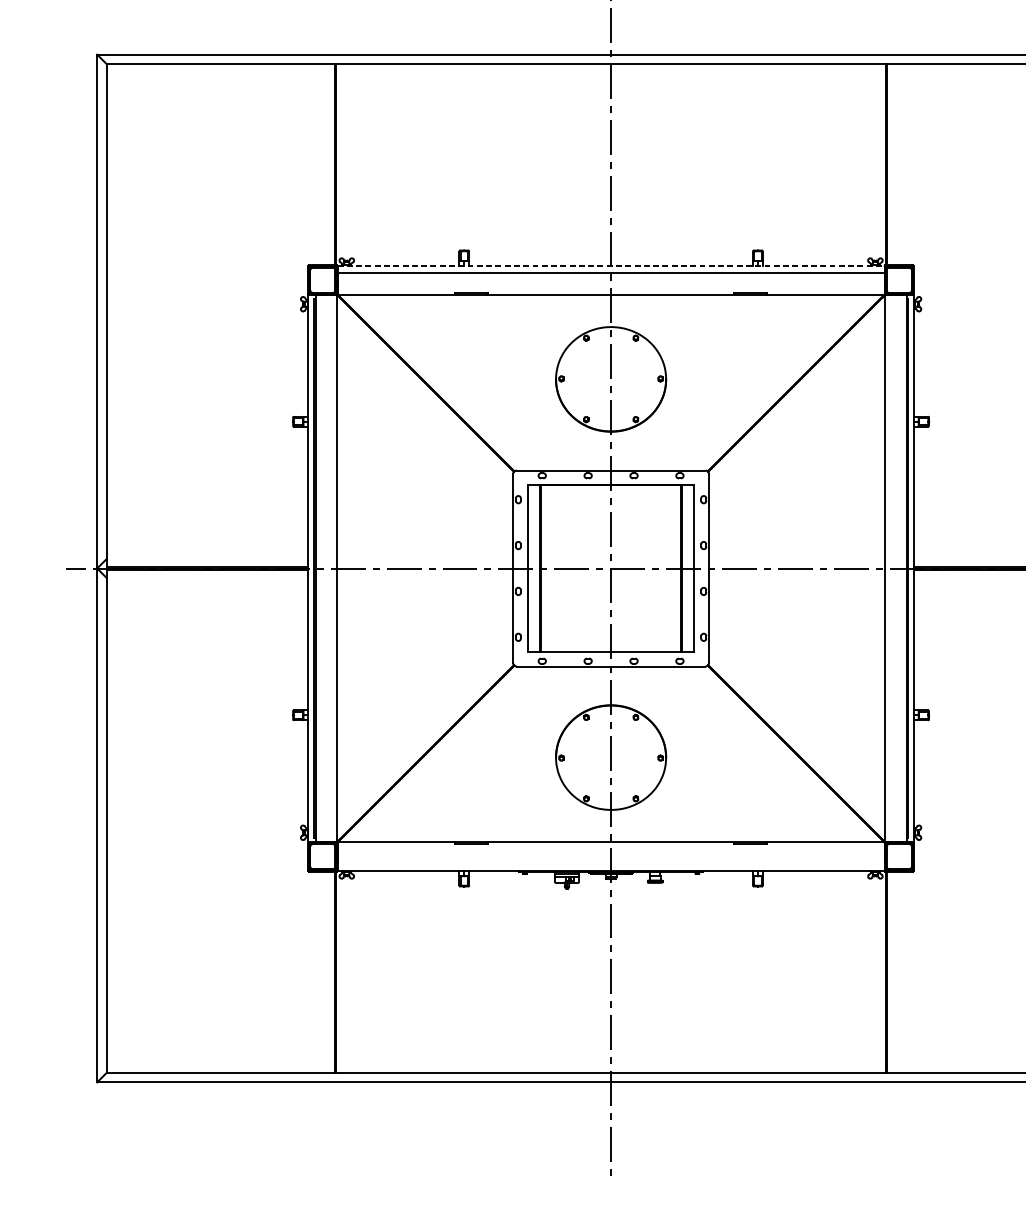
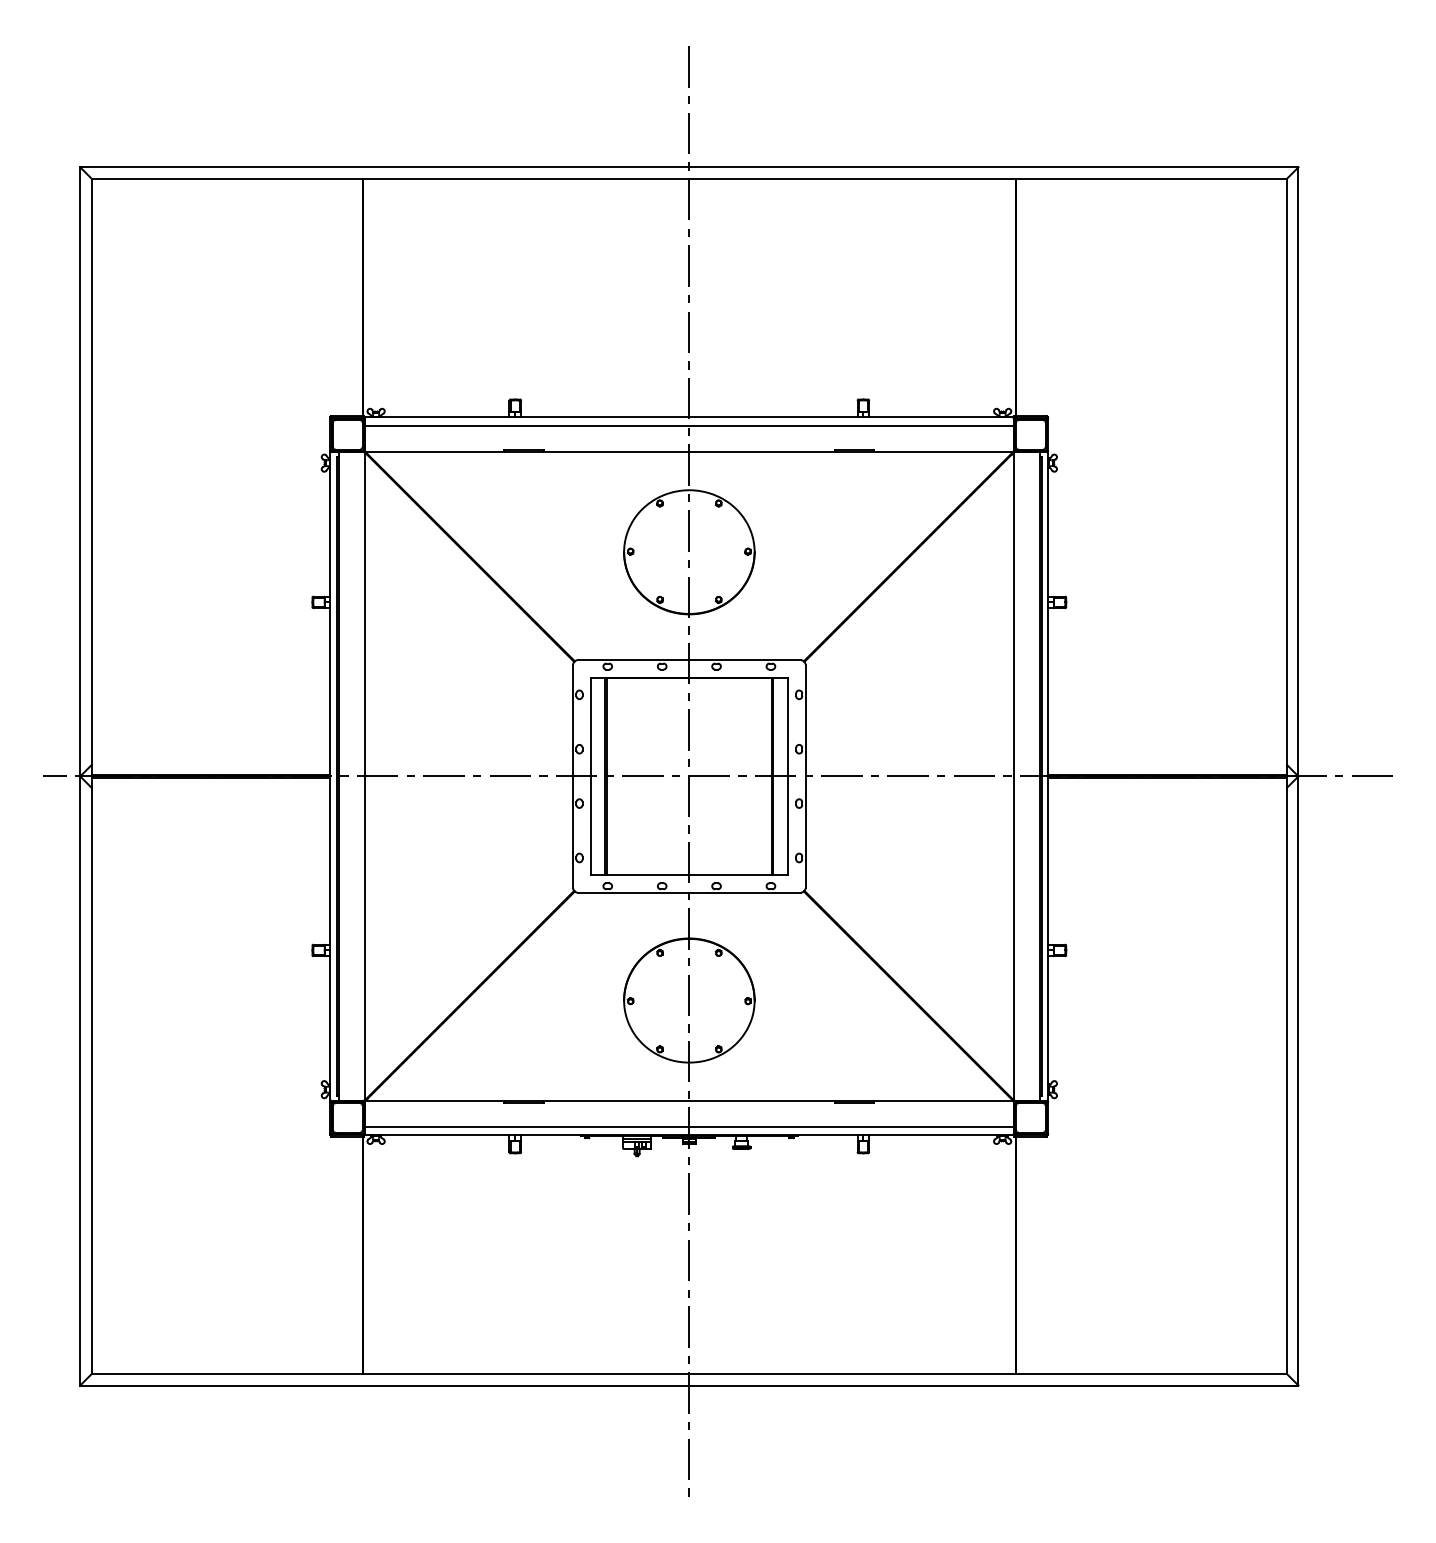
line: (611, 265) -> (689, 417), dashed -> solid
line: (611, 863) -> (689, 1126), added

